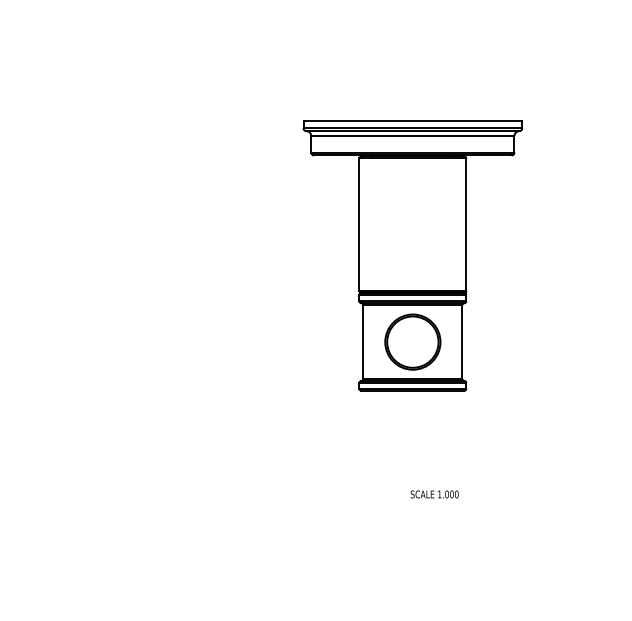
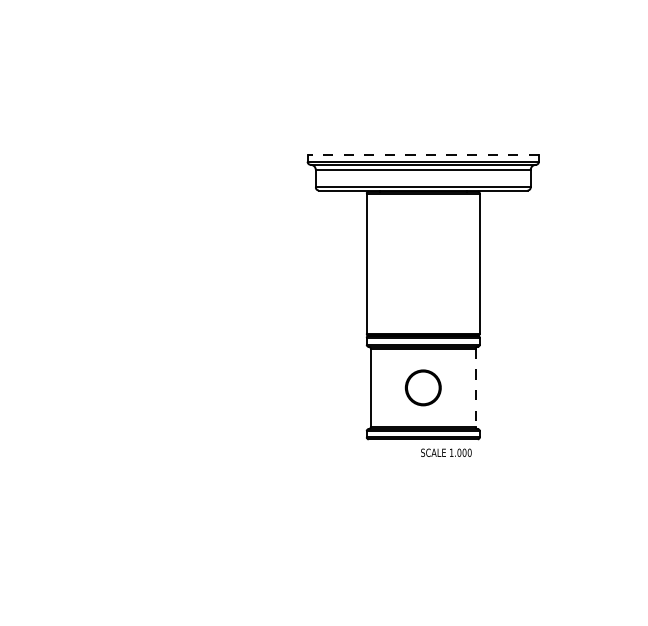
line: (412, 121) -> (422, 154), solid -> dashed
part: (412, 341) -> (422, 387), size x0.6
line: (462, 342) -> (475, 388), solid -> dashed
text: (434, 494) -> (446, 452), moved

